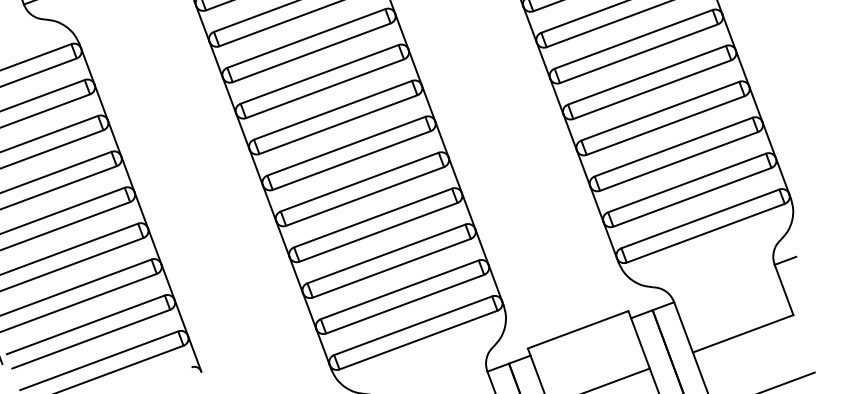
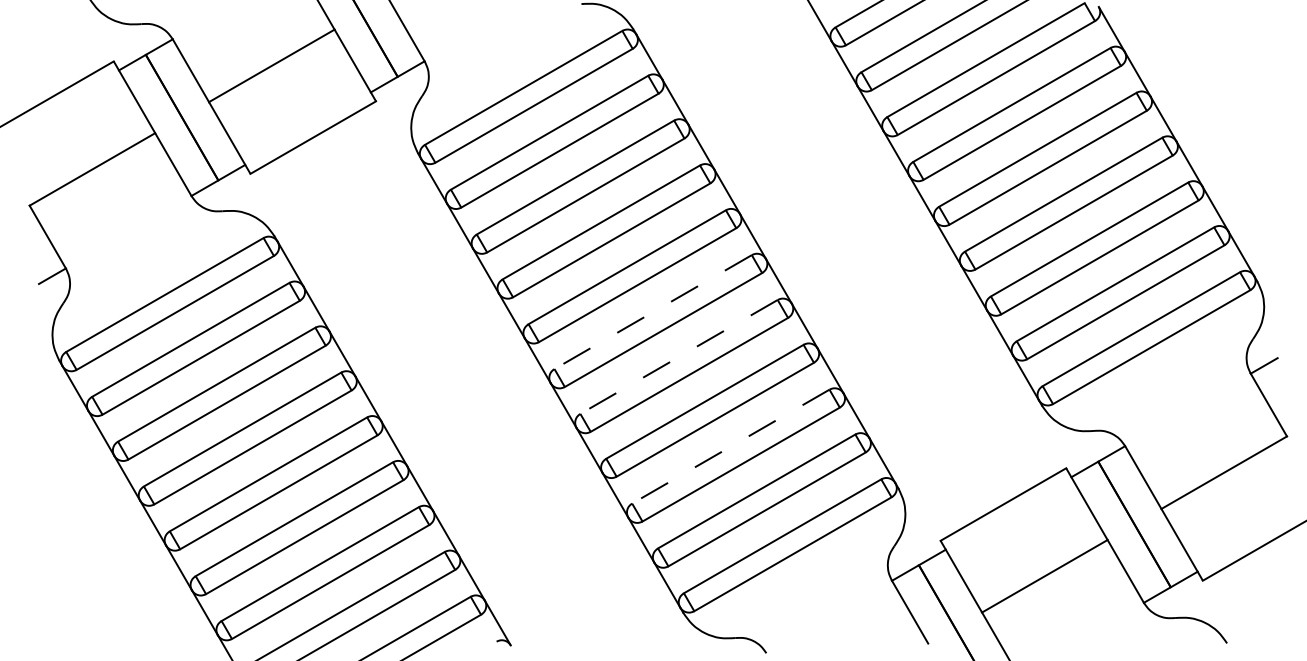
line: (346, 146) -> (653, 312), solid -> dashed
line: (360, 181) -> (679, 356), solid -> dashed
line: (386, 253) -> (730, 446), solid -> dashed

